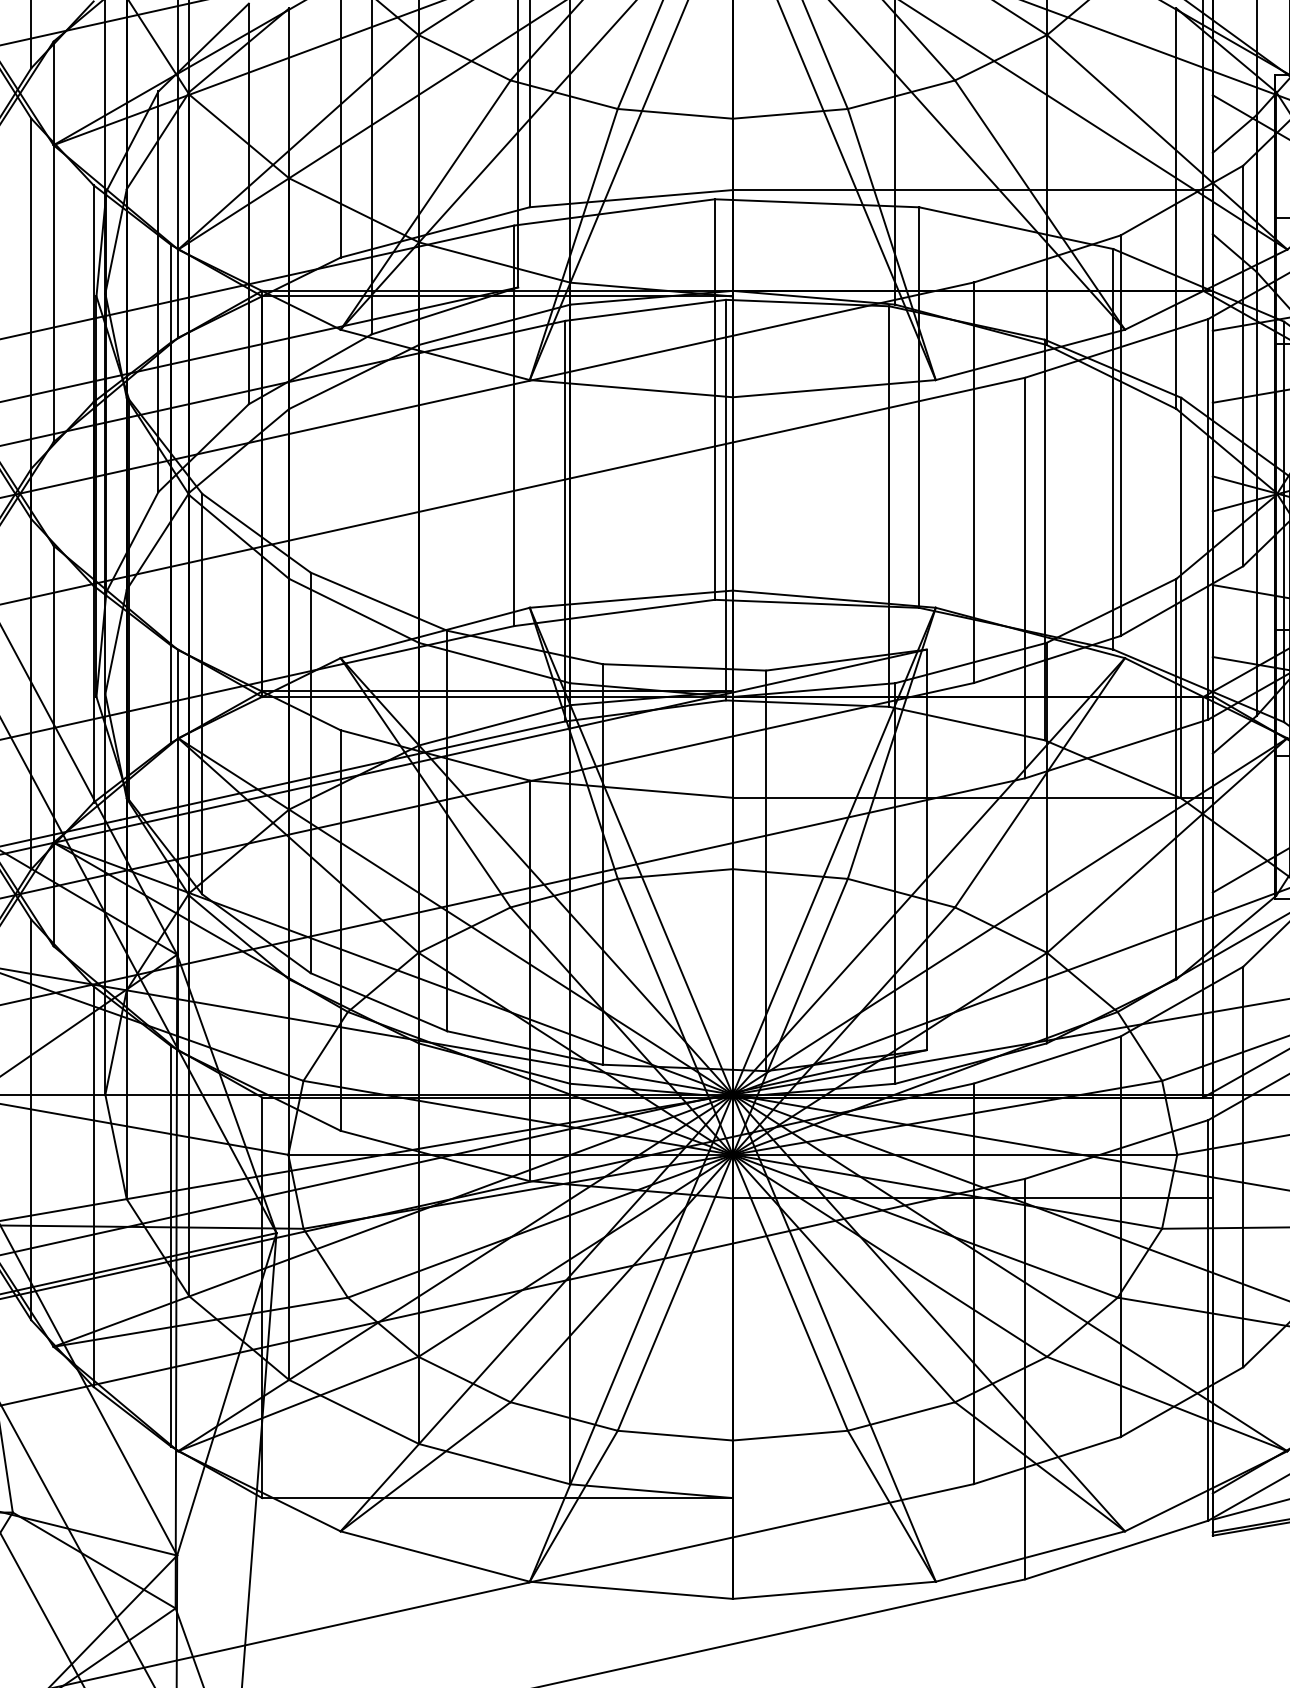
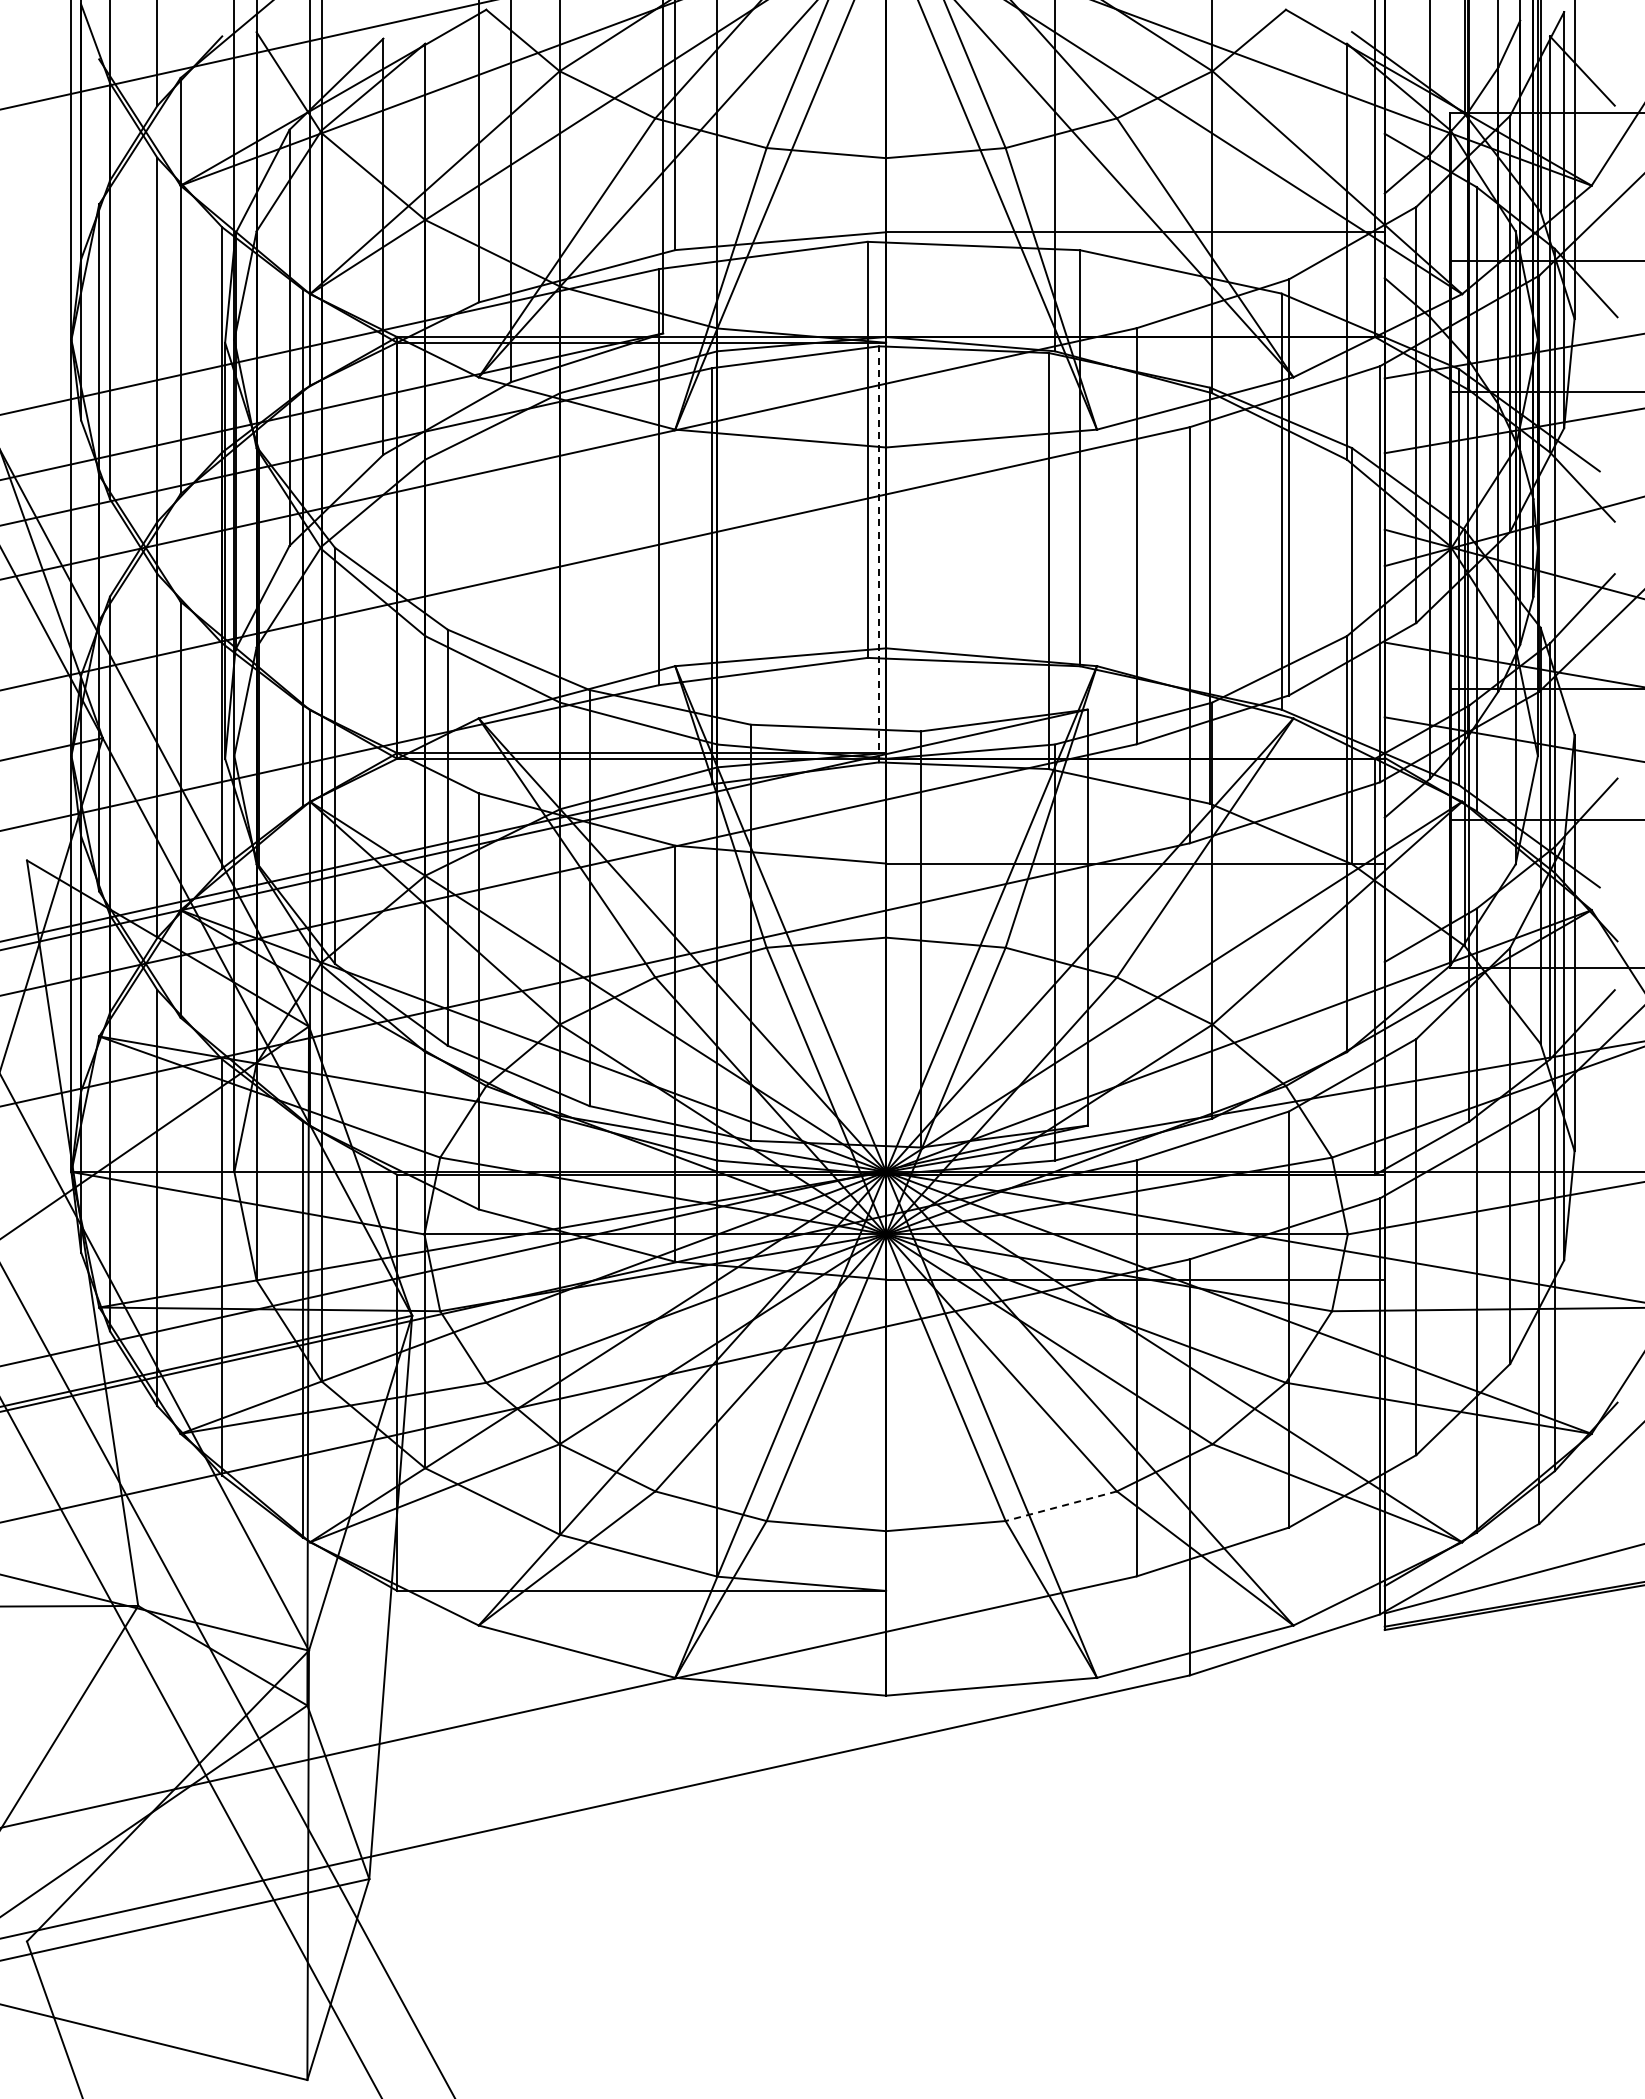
line: (725, 499) -> (878, 553), solid -> dashed
line: (901, 1416) -> (1061, 1506), solid -> dashed

